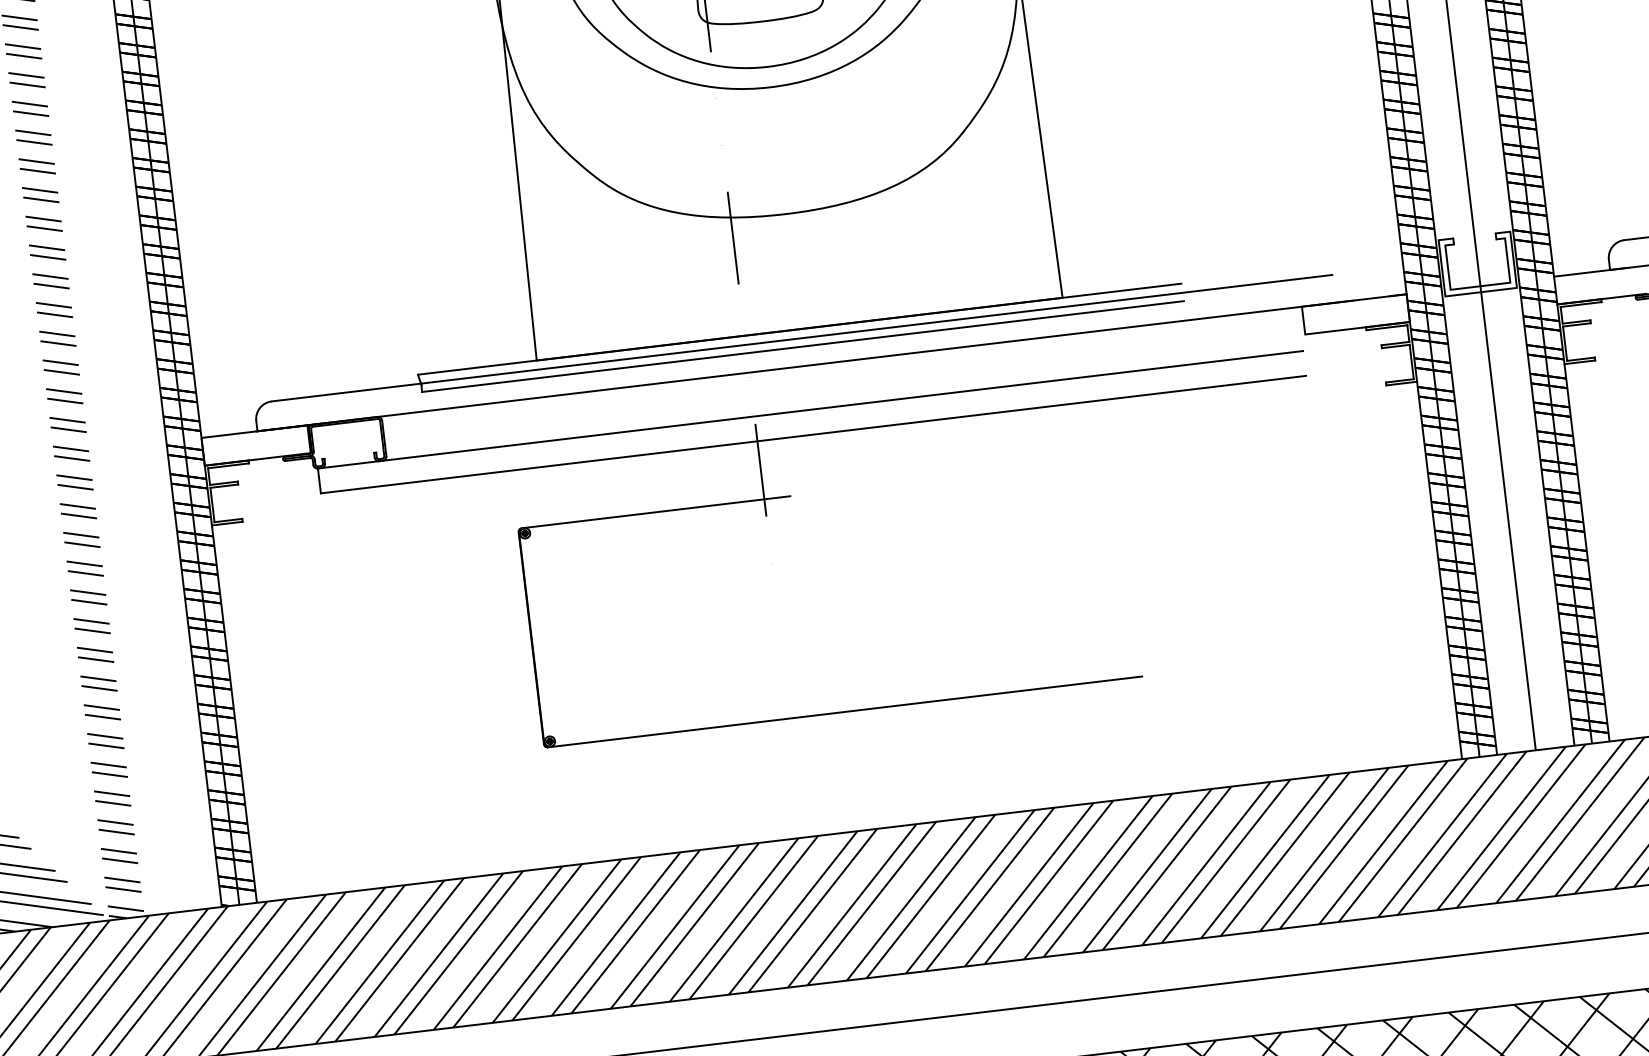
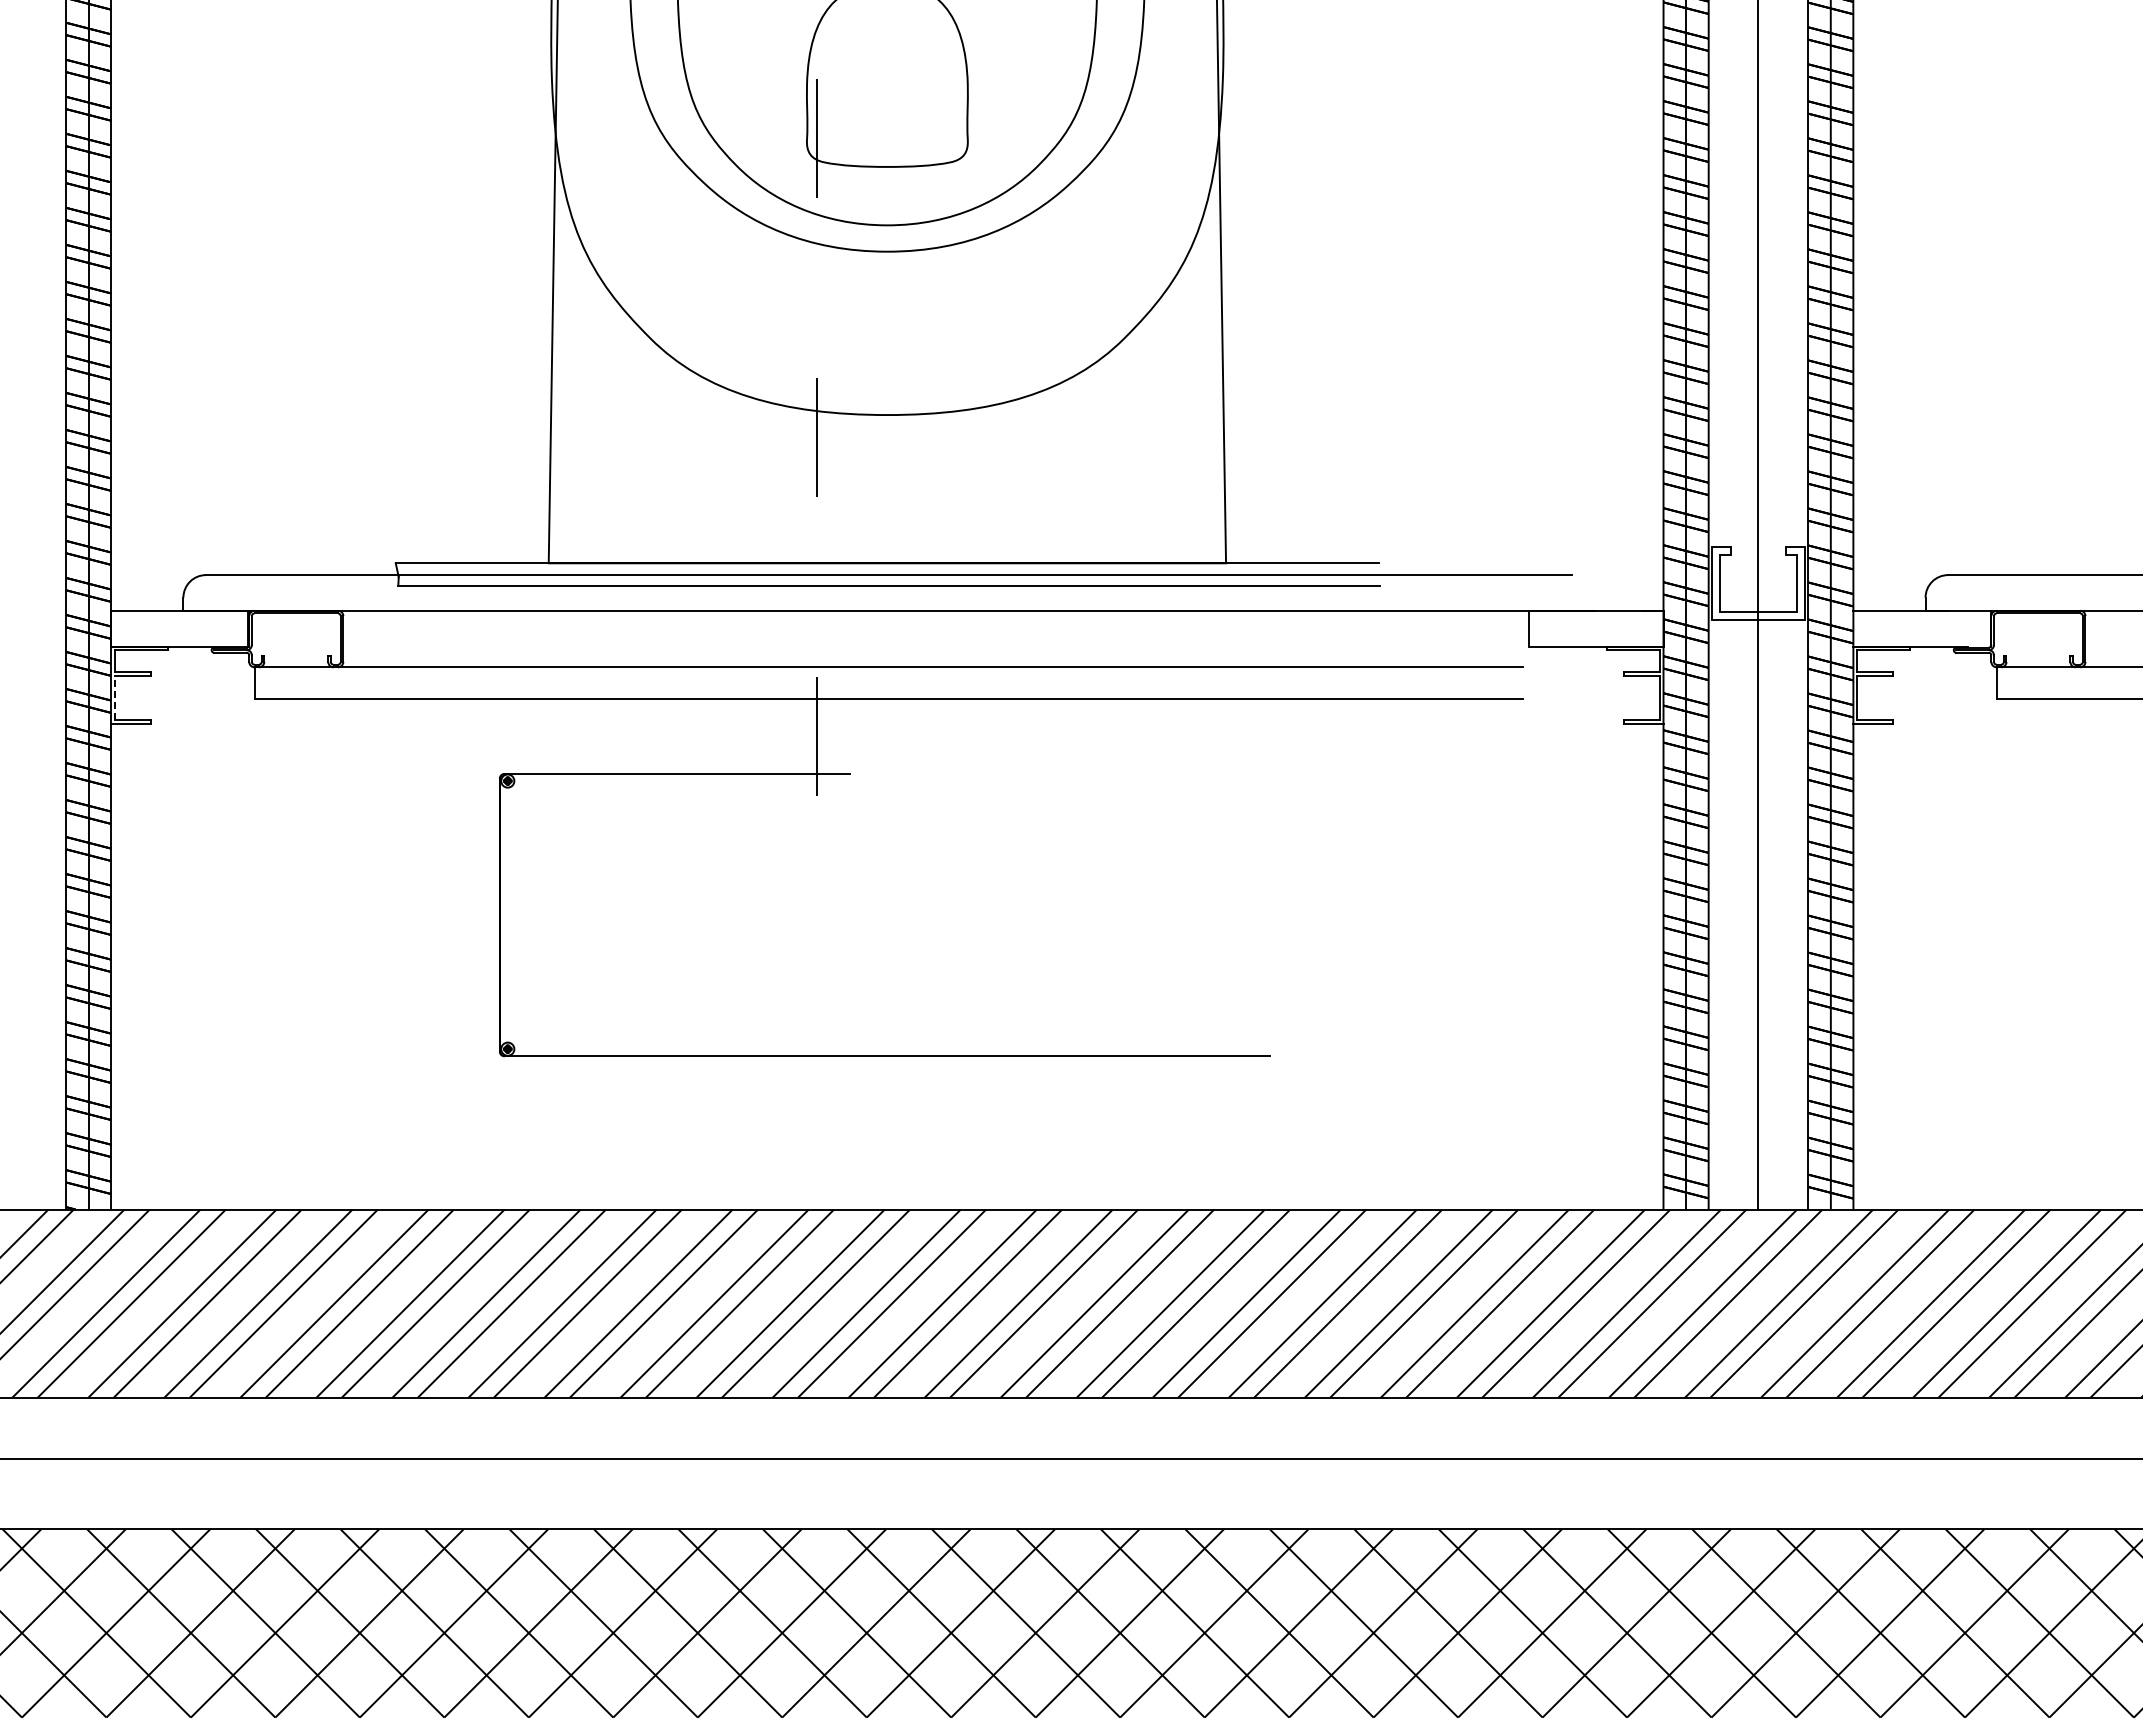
line: (212, 504) -> (115, 697), solid -> dashed

